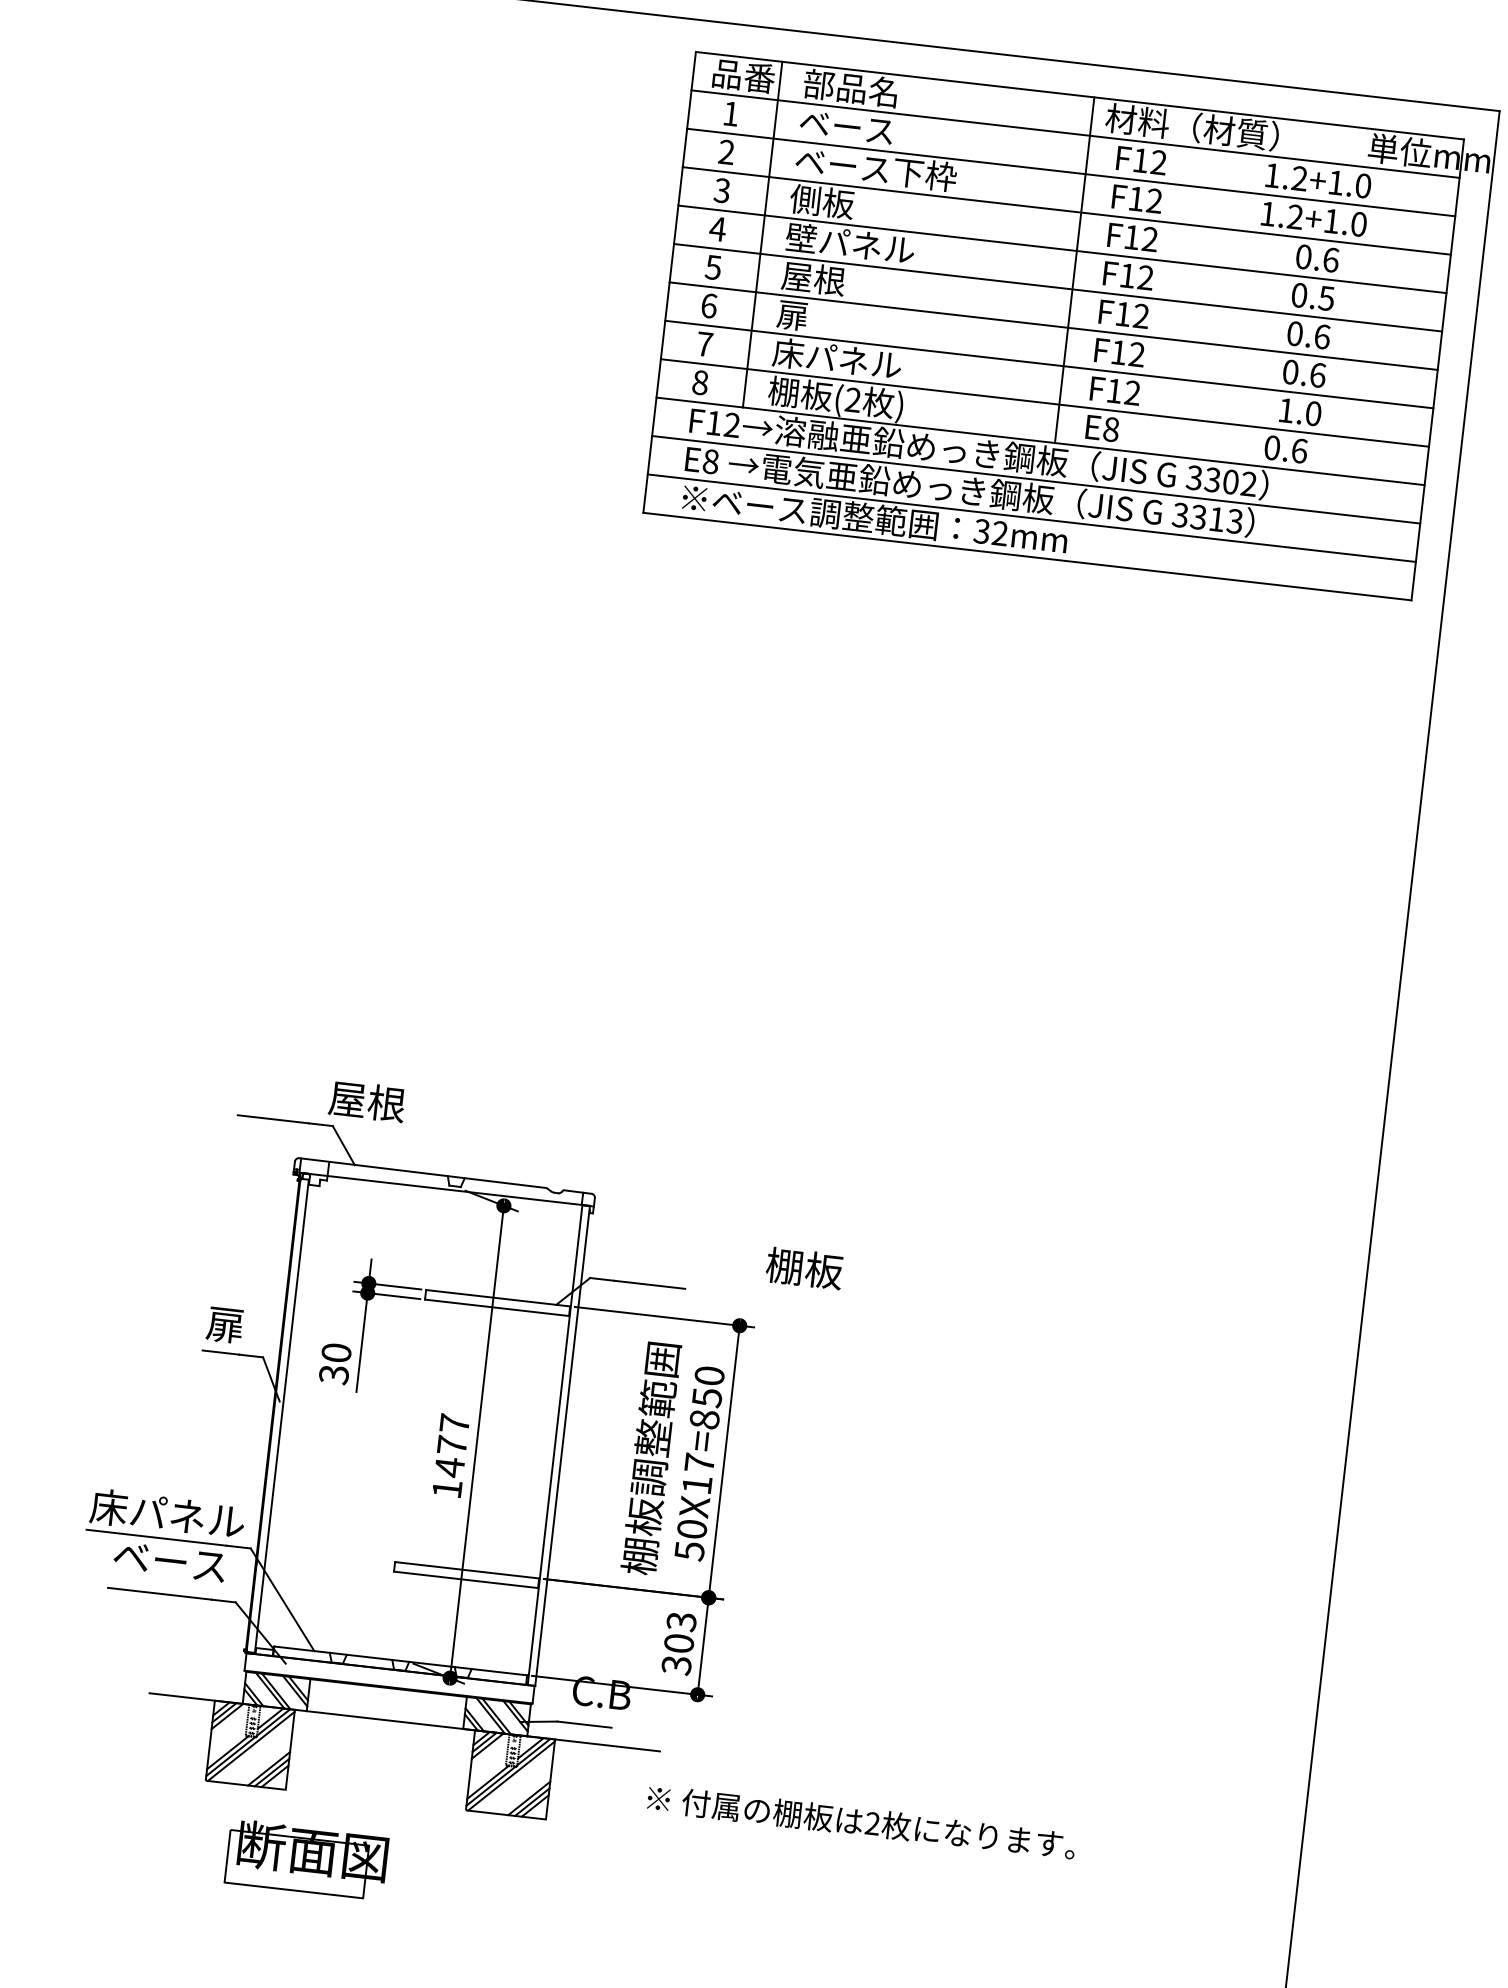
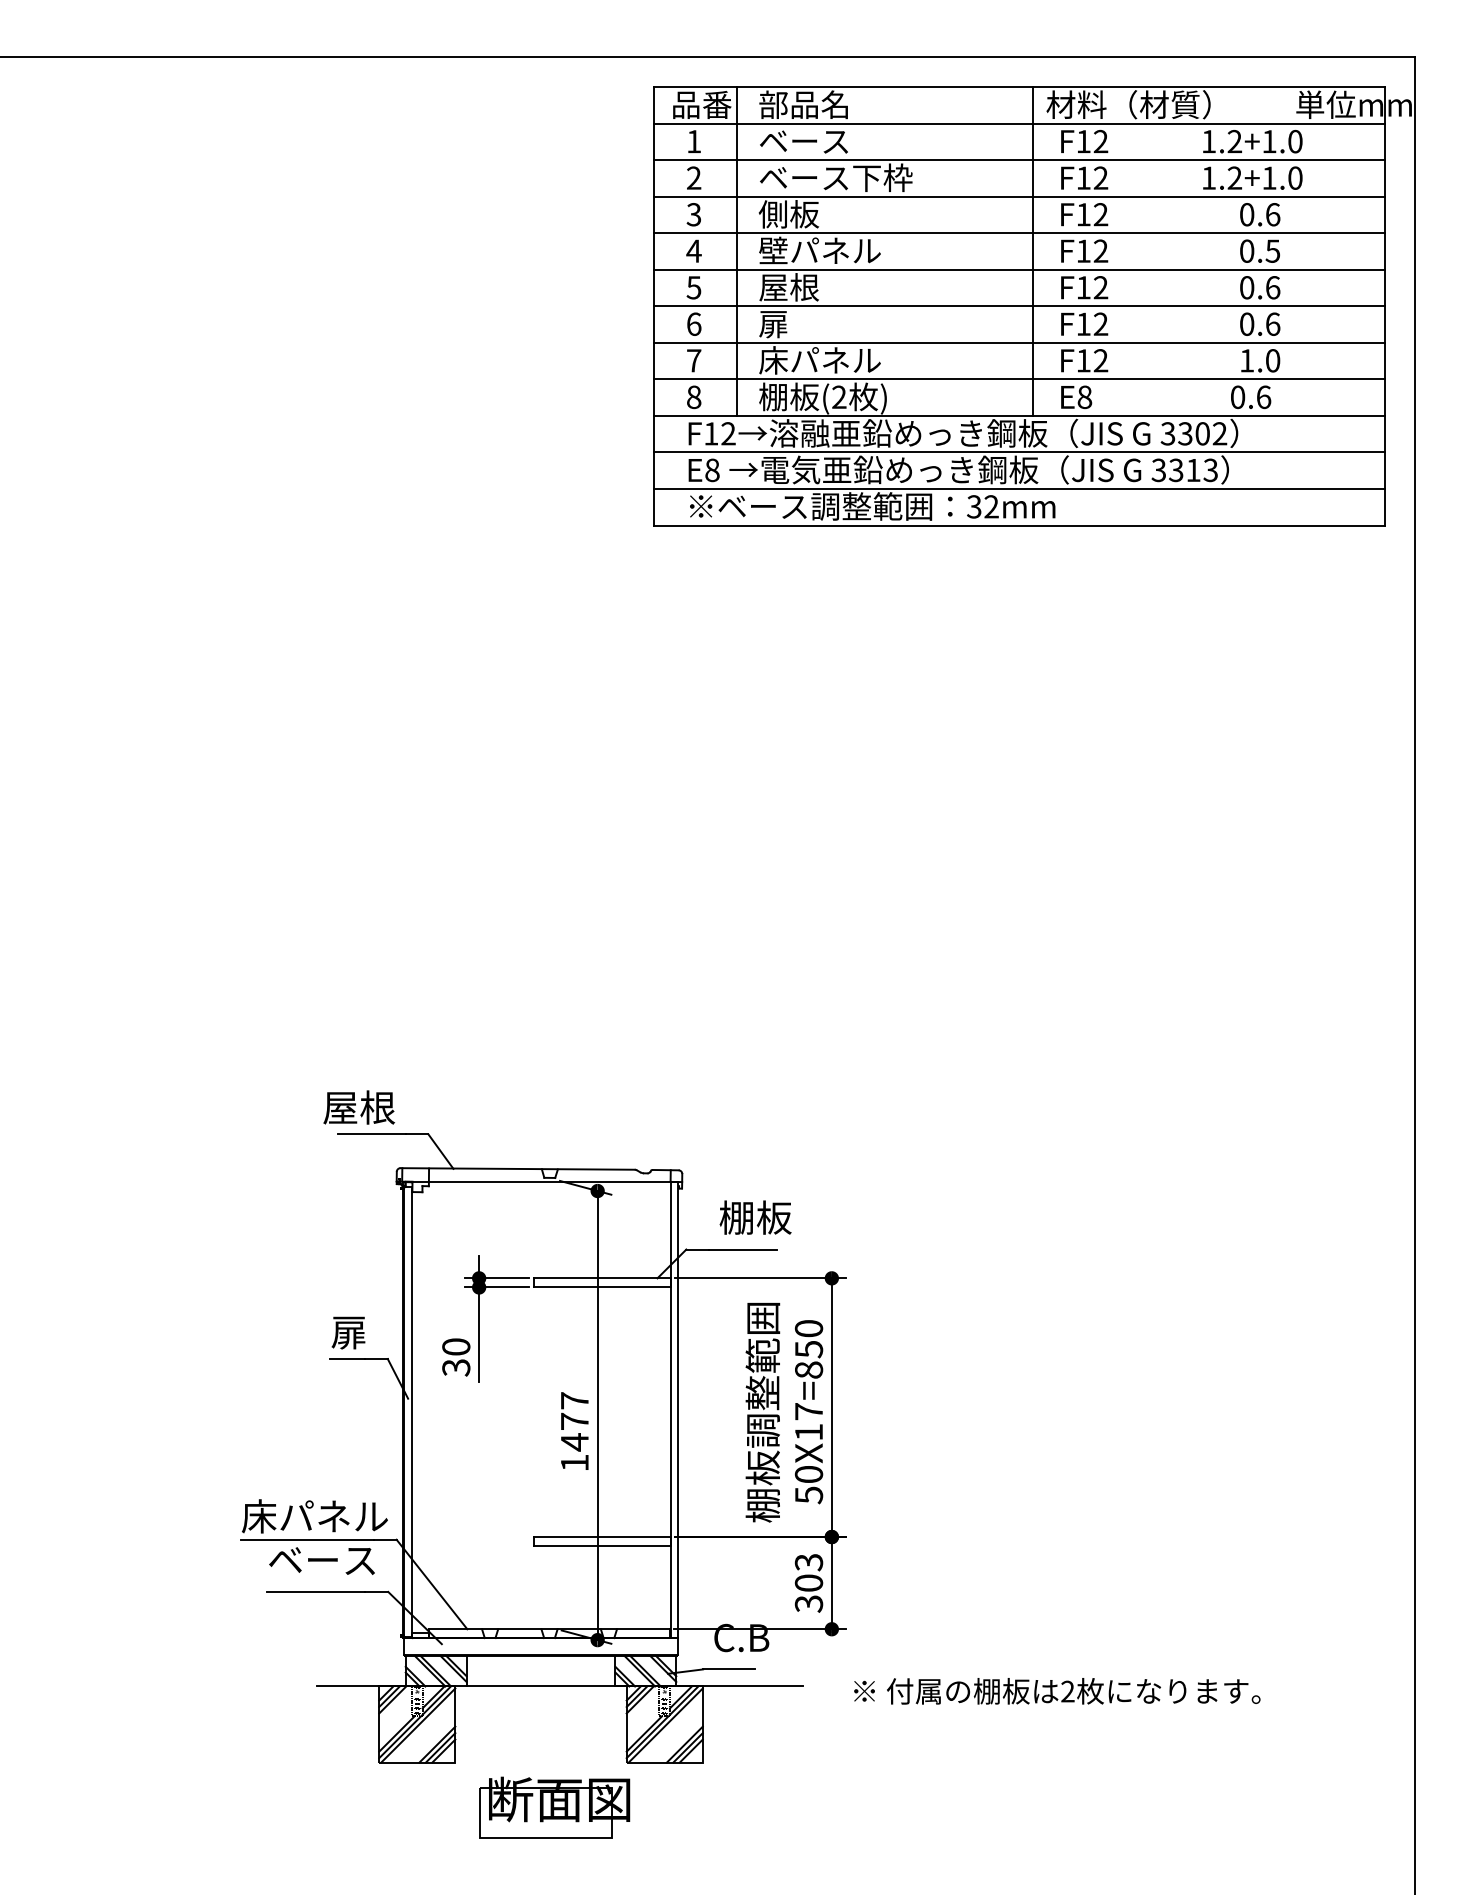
text: (367, 1101) -> (359, 1107), moved
text: (804, 1268) -> (755, 1217), moved
text: (861, 1822) -> (1057, 1691), moved
part: (306, 1859) -> (554, 1807), moved

